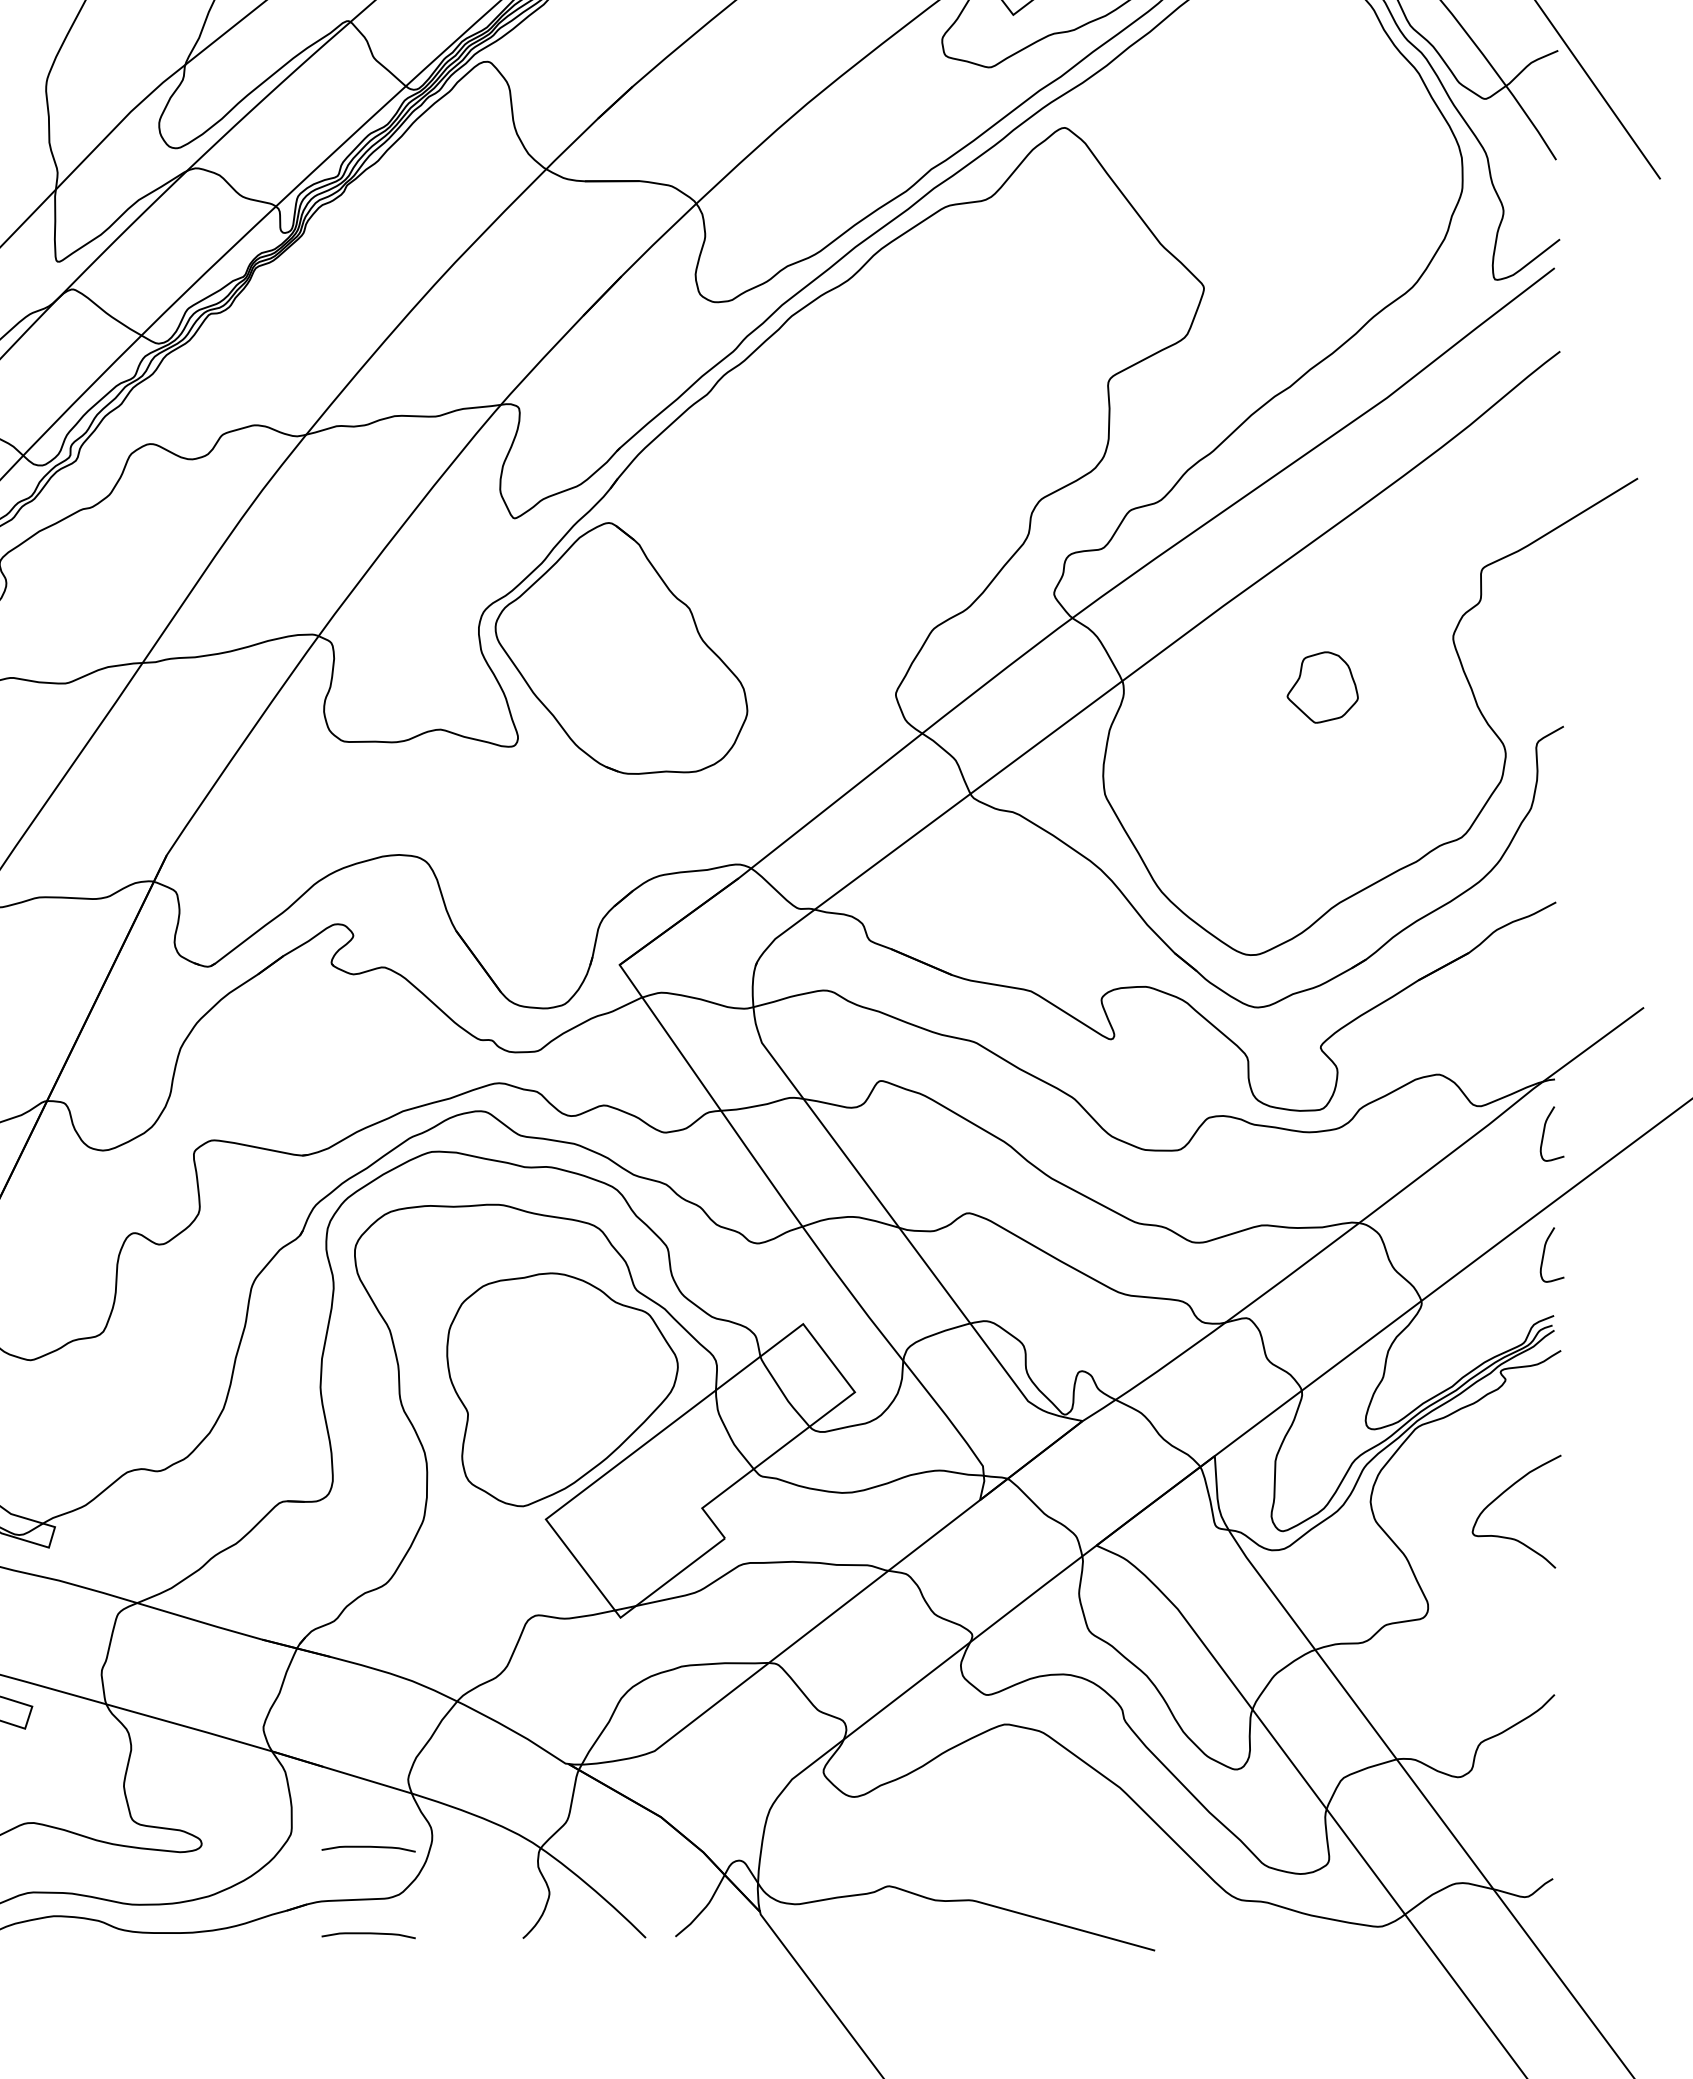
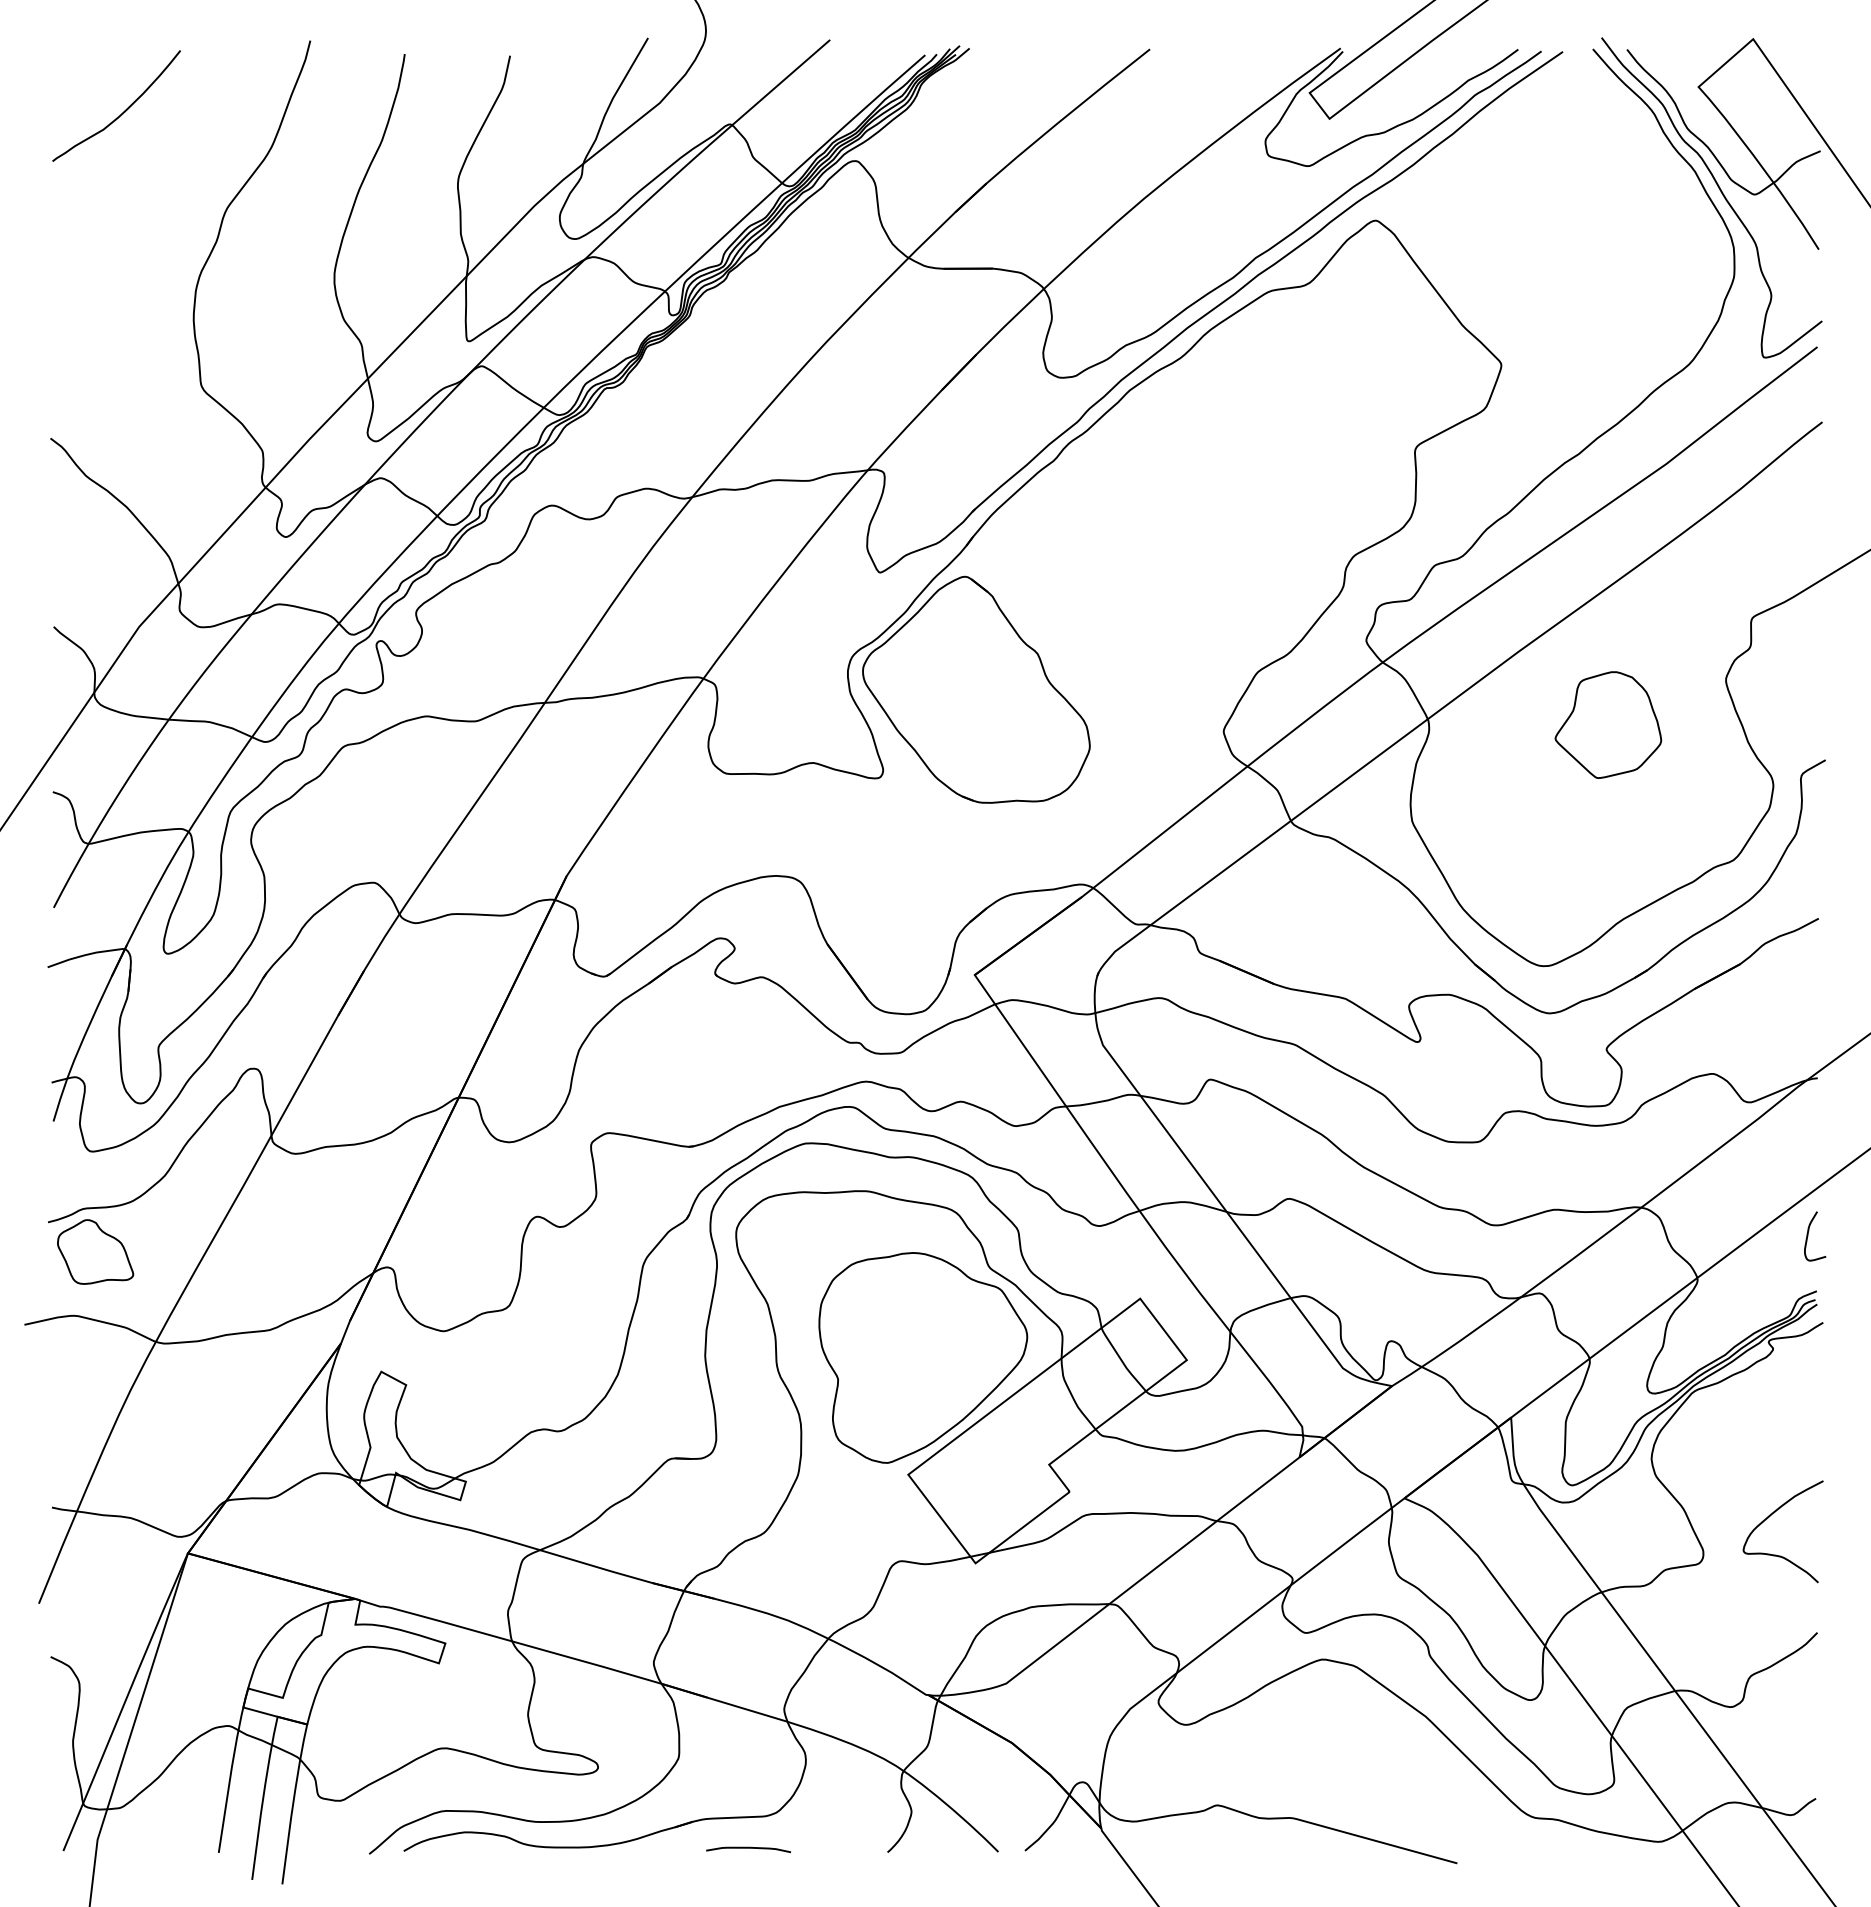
part: (1322, 686) -> (1608, 724), size x1.67
curve: (1544, 1134) -> (1808, 1127), removed
curve: (1501, 1495) -> (1769, 1517), moved
curve: (368, 1847) -> (748, 1770), removed

